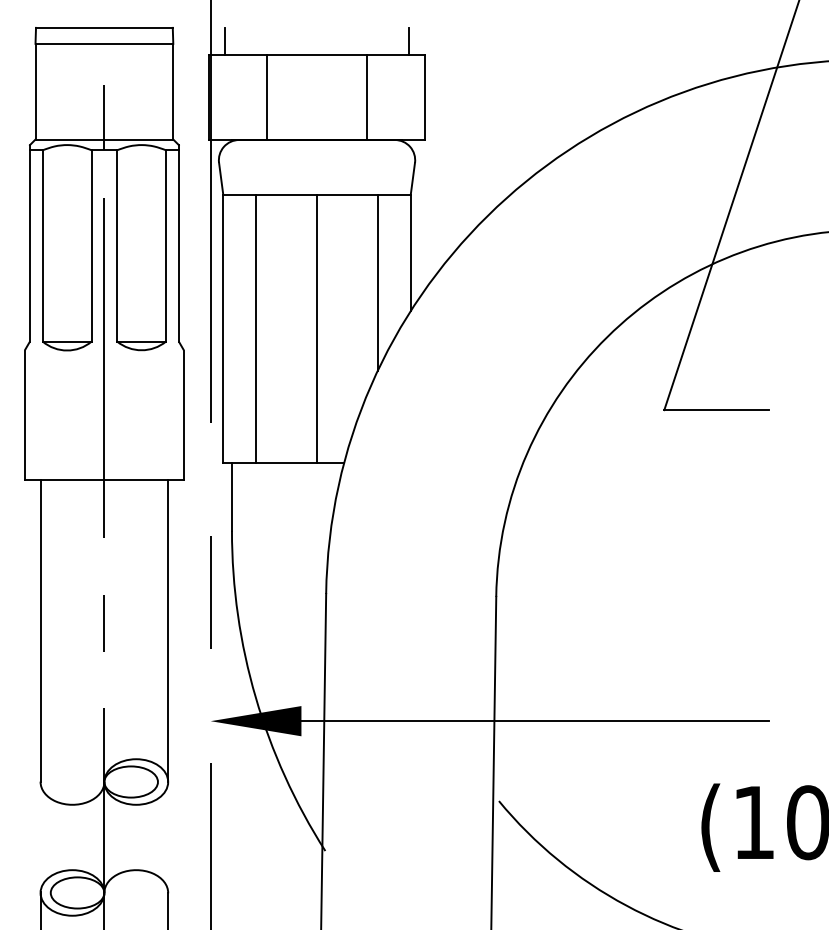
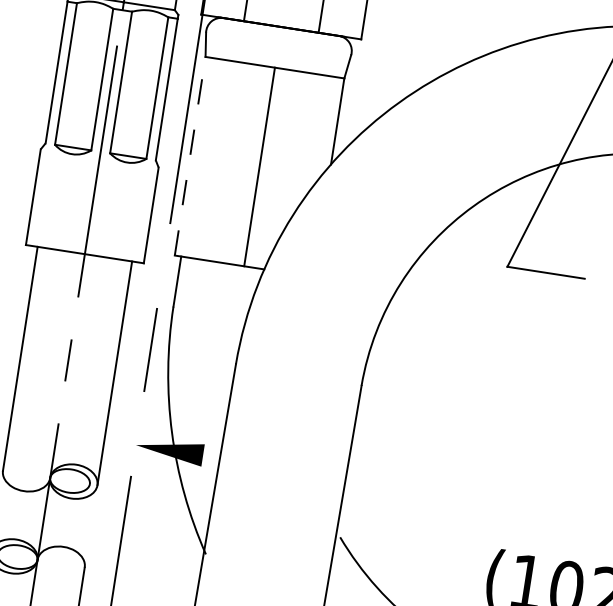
line: (377, 282) -> (309, 139), removed
line: (223, 328) -> (190, 155), solid -> dashed
line: (256, 328) -> (214, 159), removed
line: (534, 721) -> (375, 482), removed

